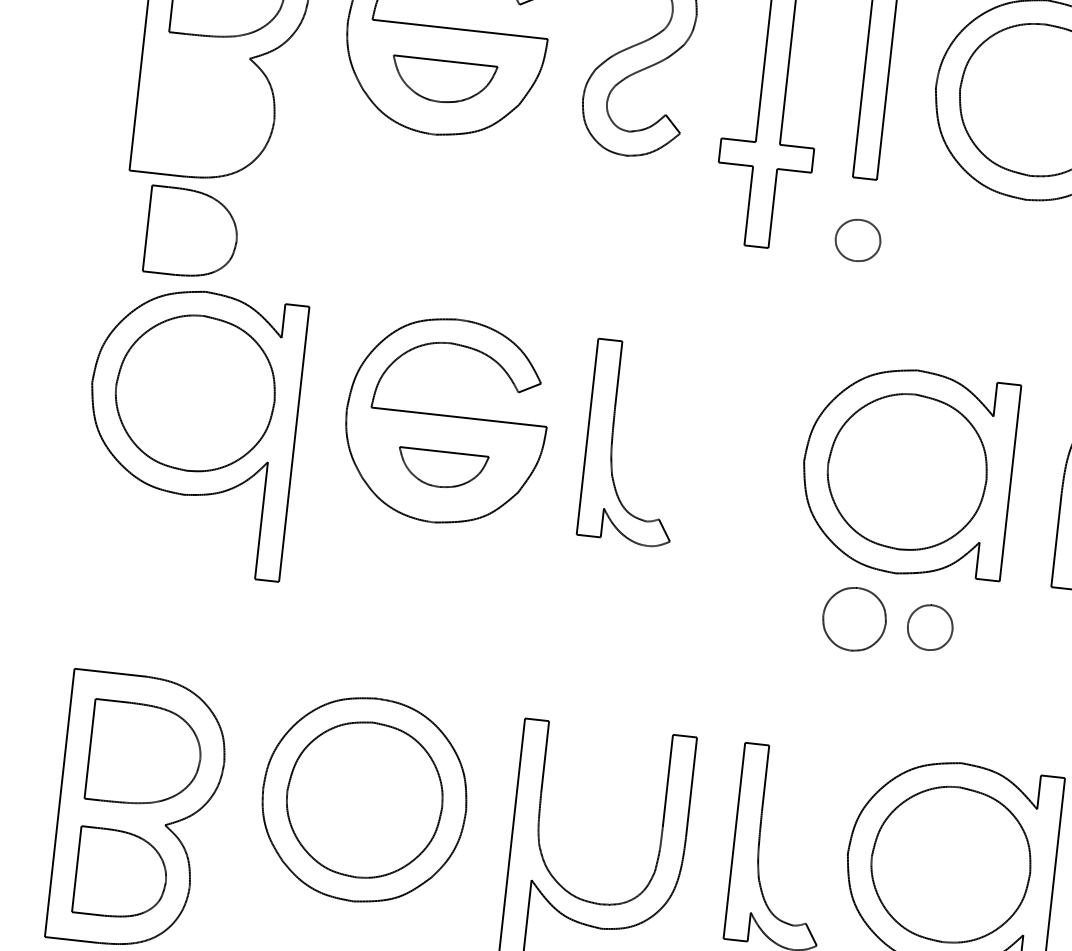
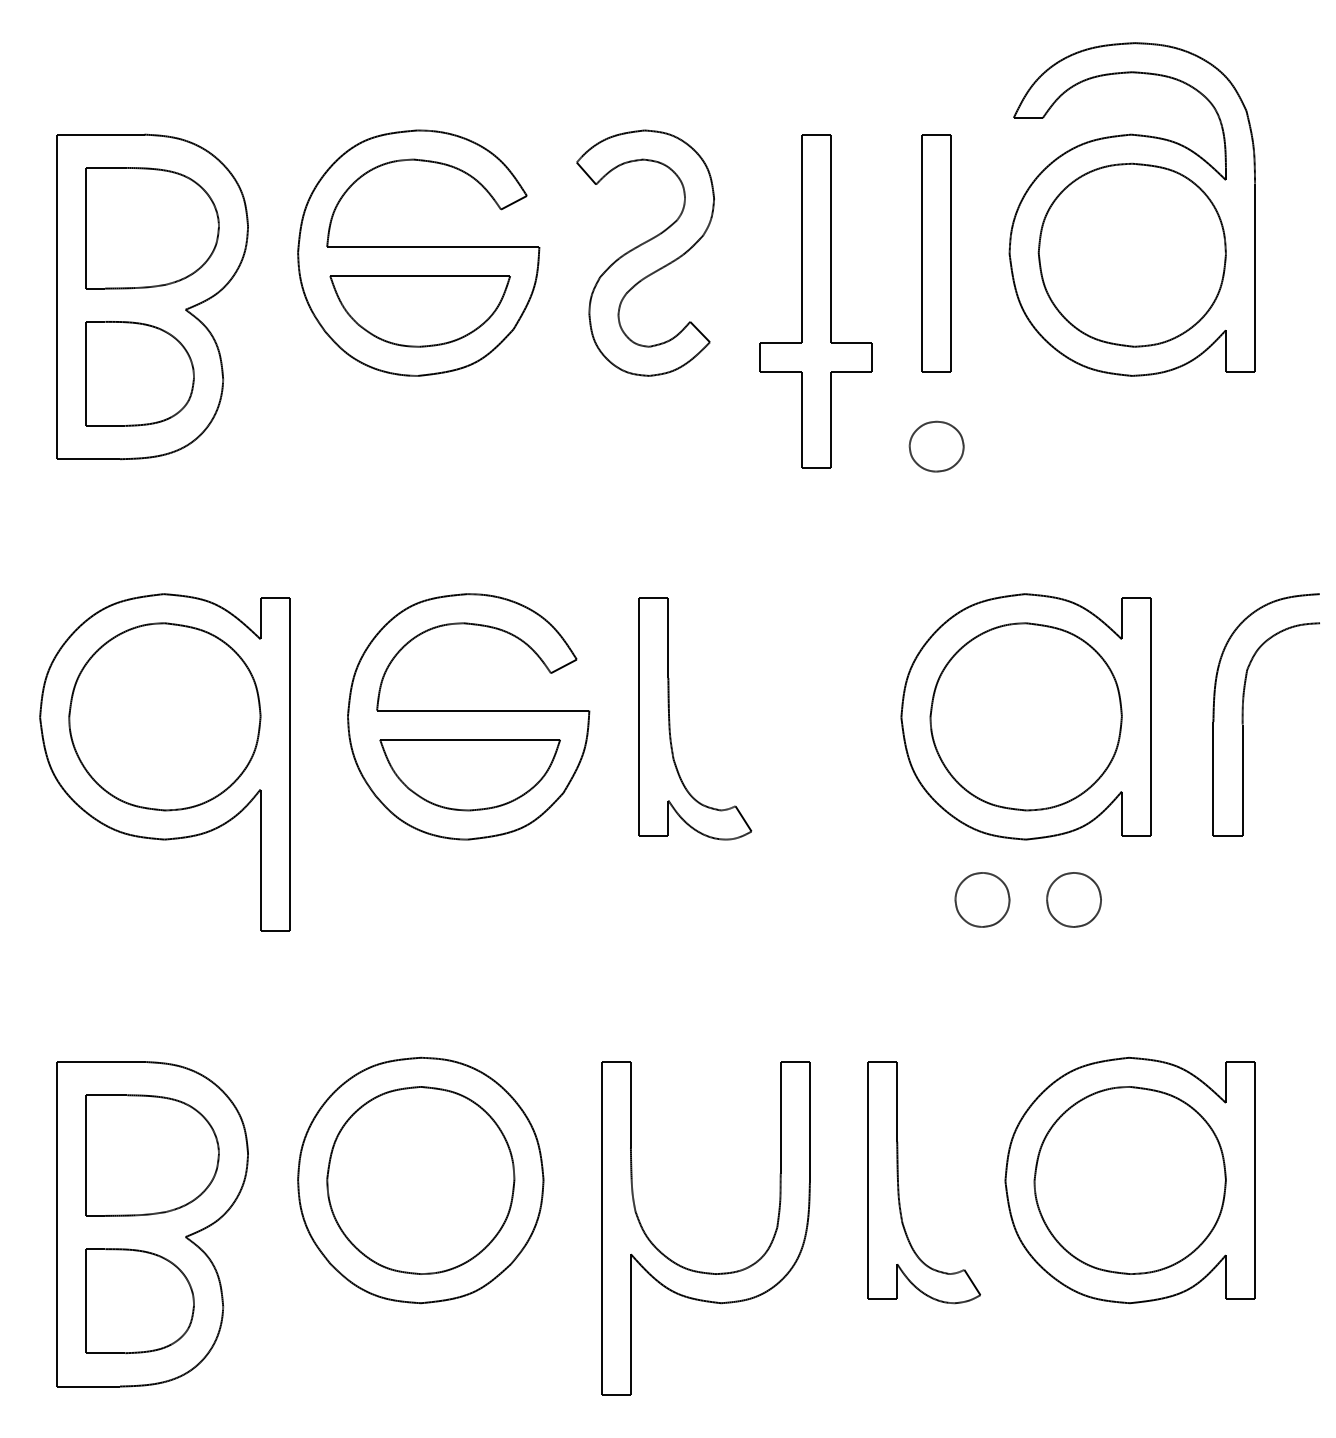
part: (442, 81) -> (419, 311), size x1.43
part: (191, 232) -> (139, 373), moved
part: (441, 469) -> (469, 775), size x1.67
part: (854, 618) -> (982, 899), size x0.71

